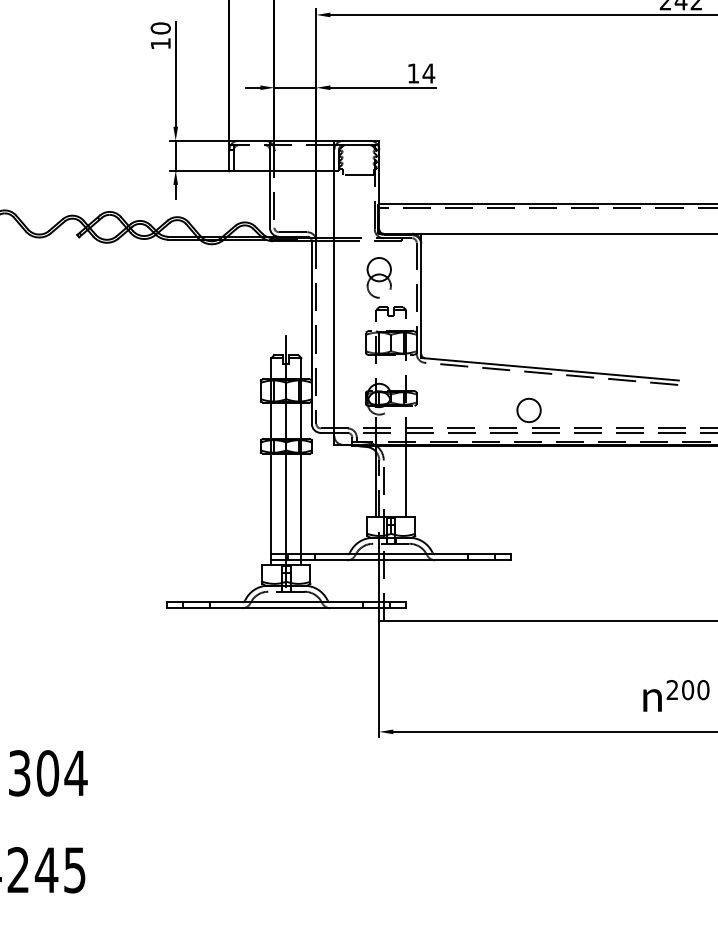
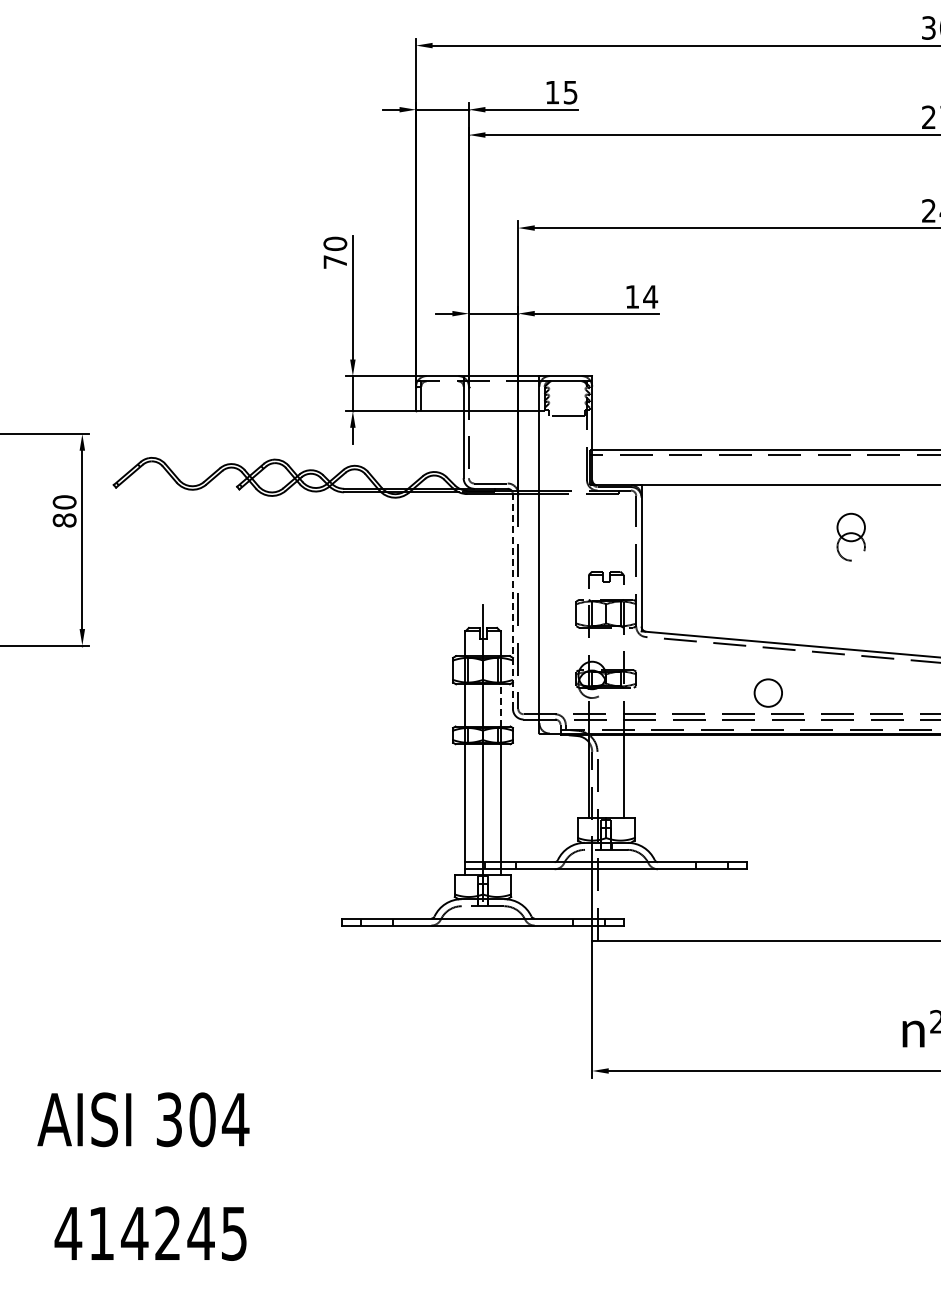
text: (160, 43) -> (334, 261), 10 -> 70
part: (378, 277) -> (850, 536), moved
line: (311, 332) -> (512, 601), solid -> dashed
line: (301, 420) -> (500, 704), solid -> dashed

